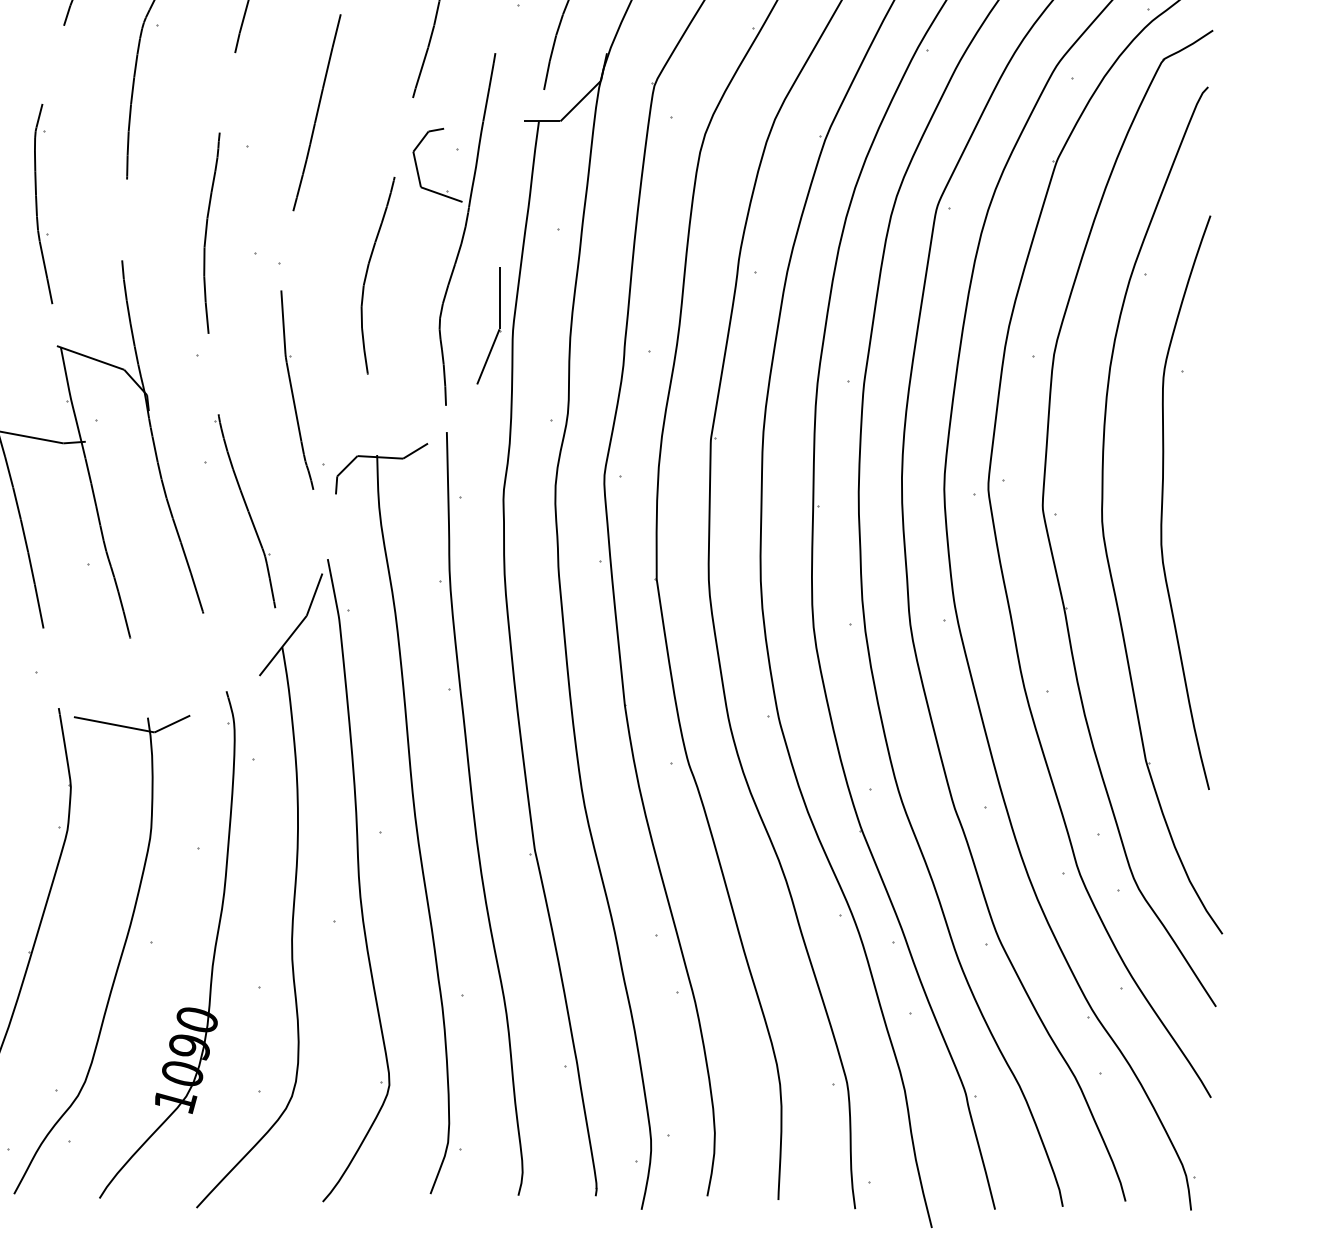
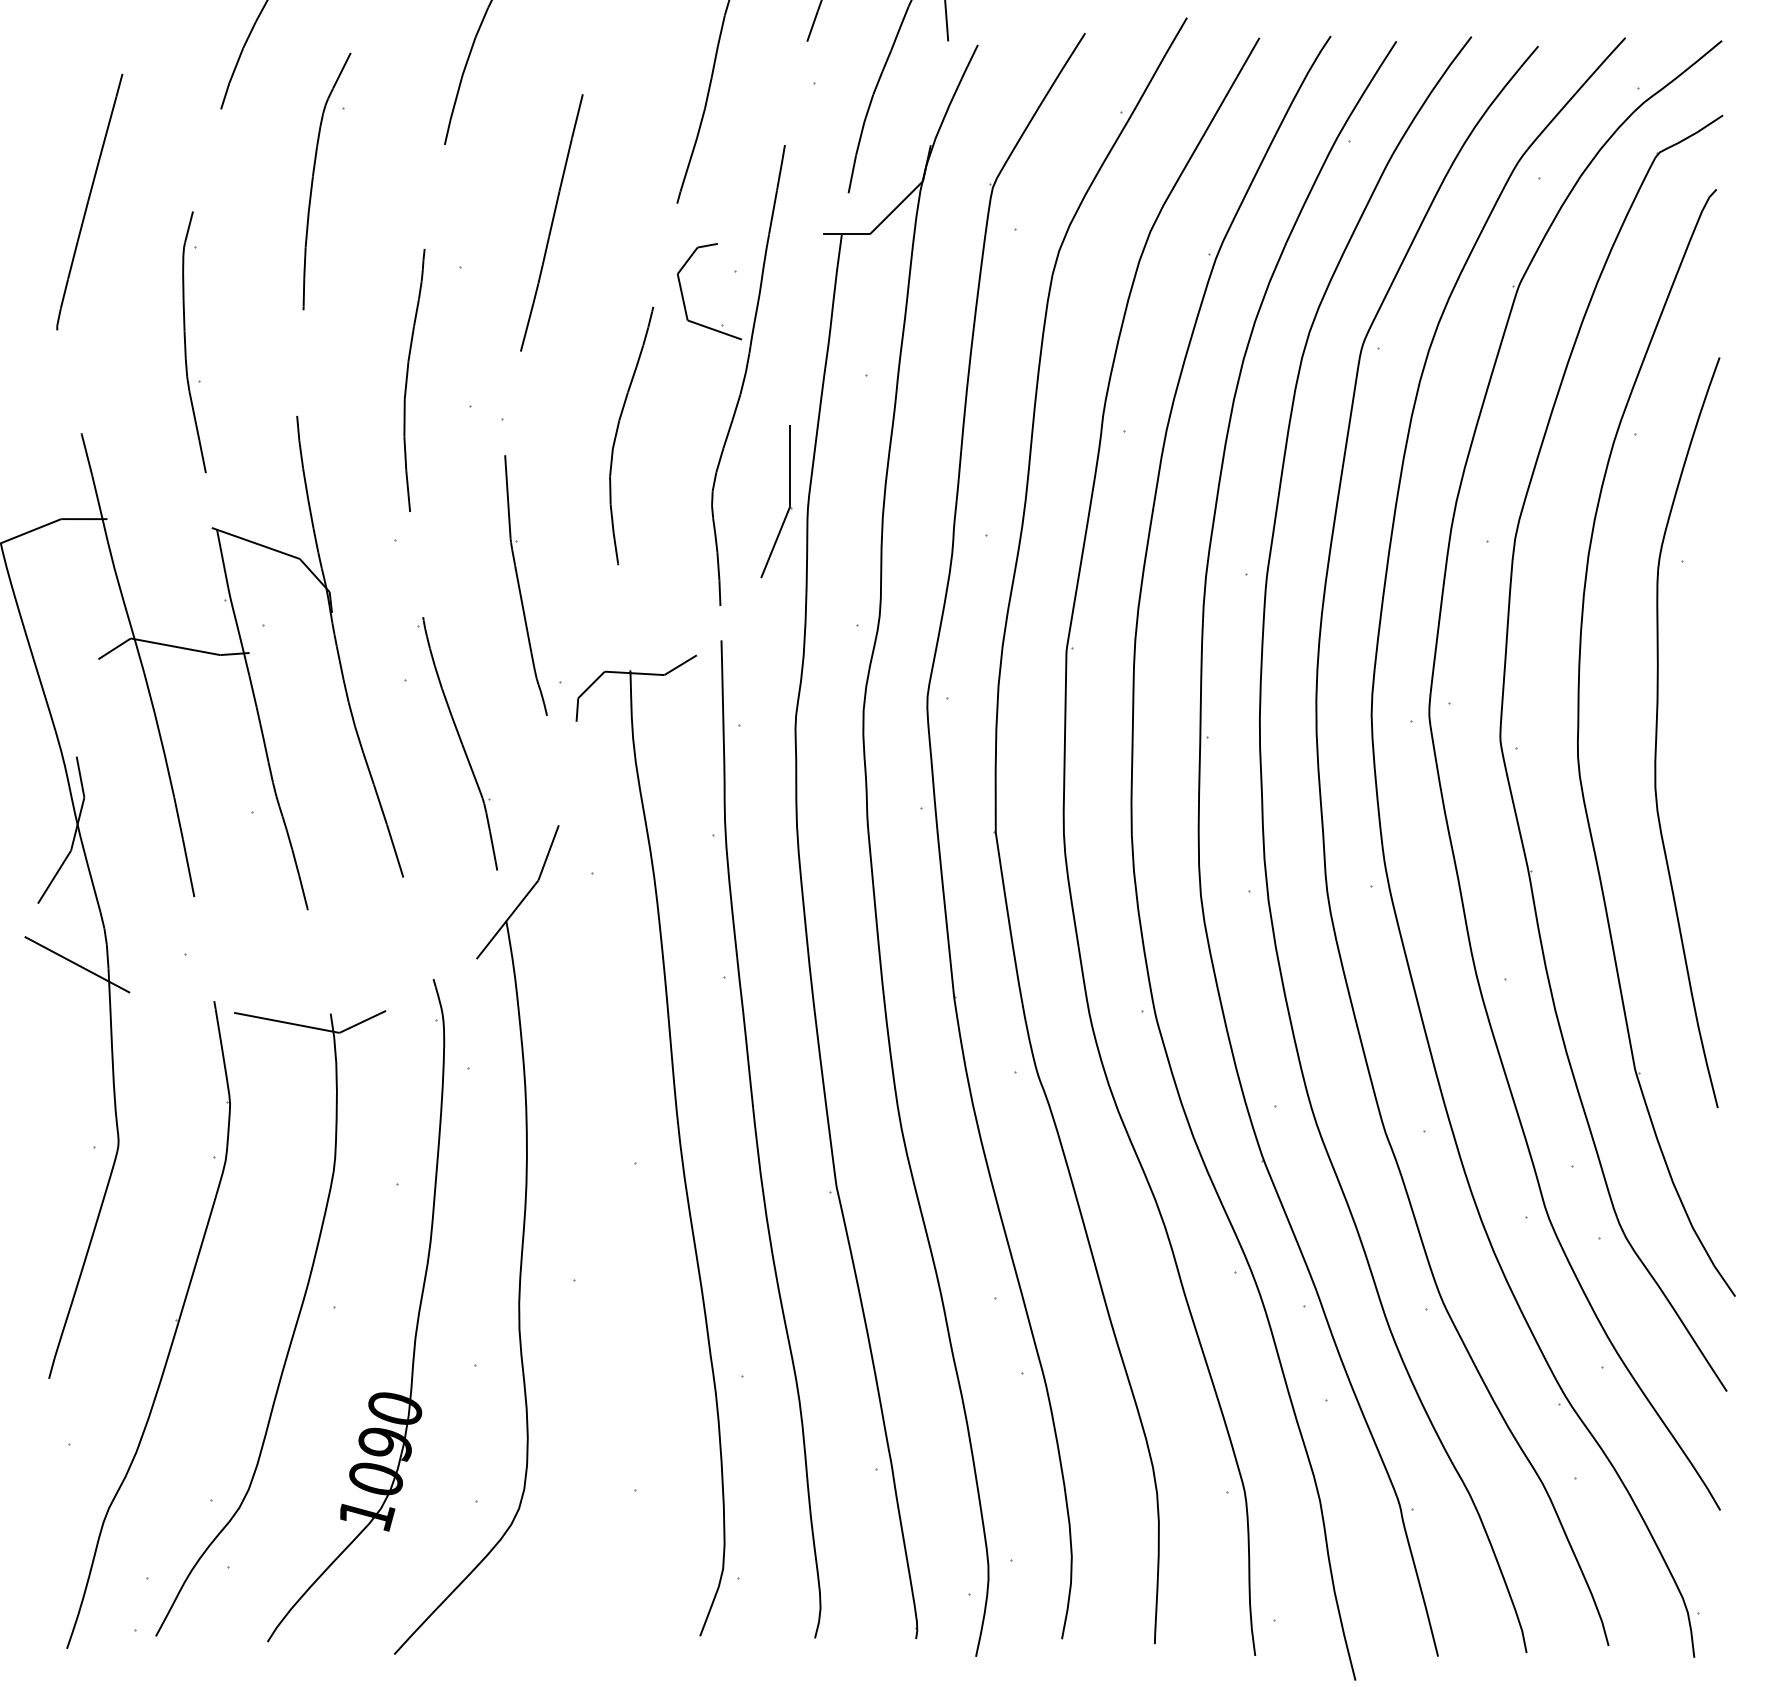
curve: (358, 879) -> (605, 1225), removed

